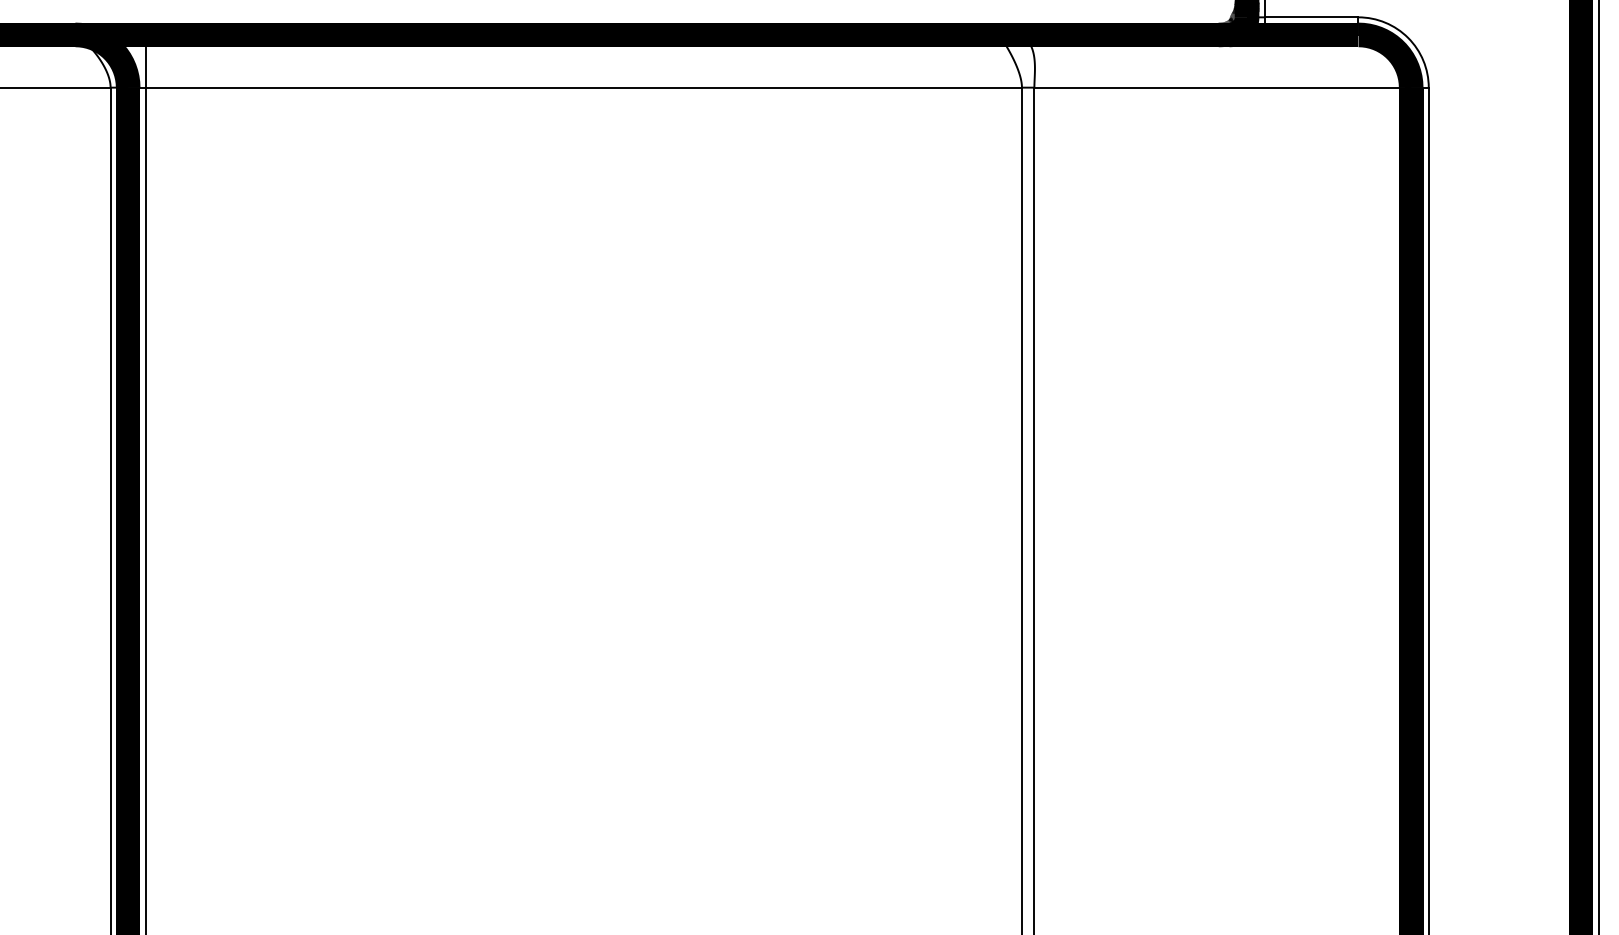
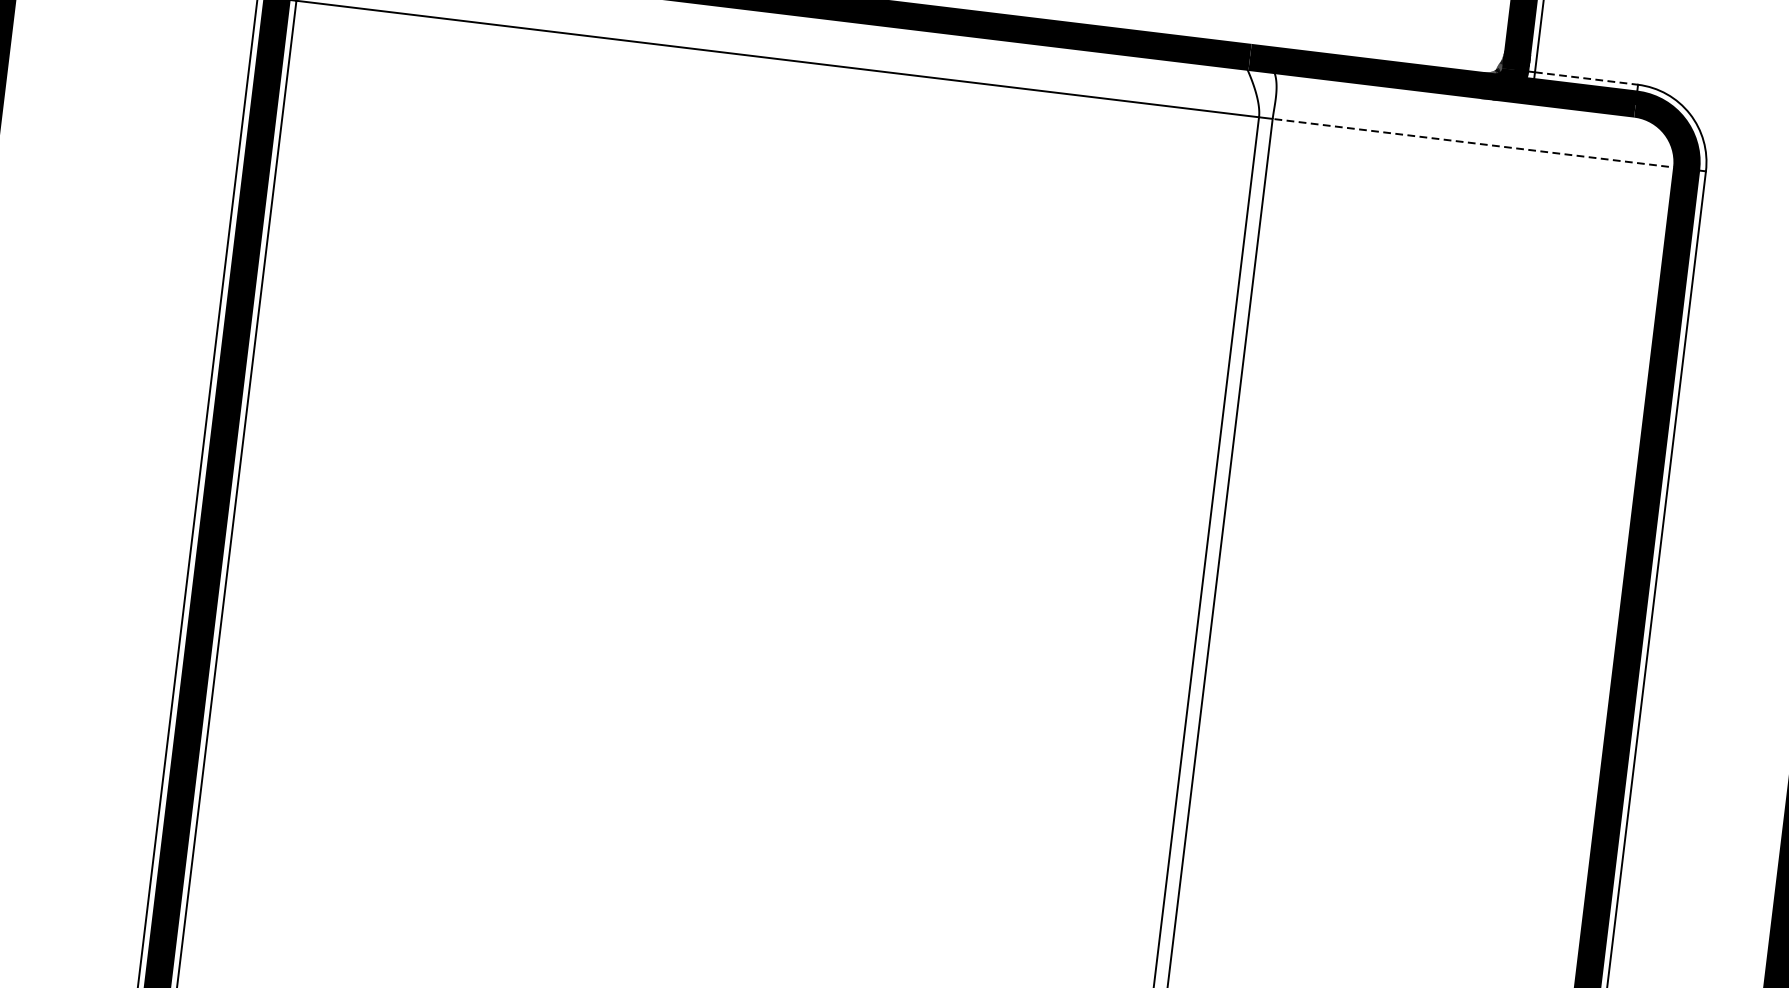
line: (1311, 17) -> (1586, 78), solid -> dashed
line: (1220, 87) -> (1477, 143), solid -> dashed

